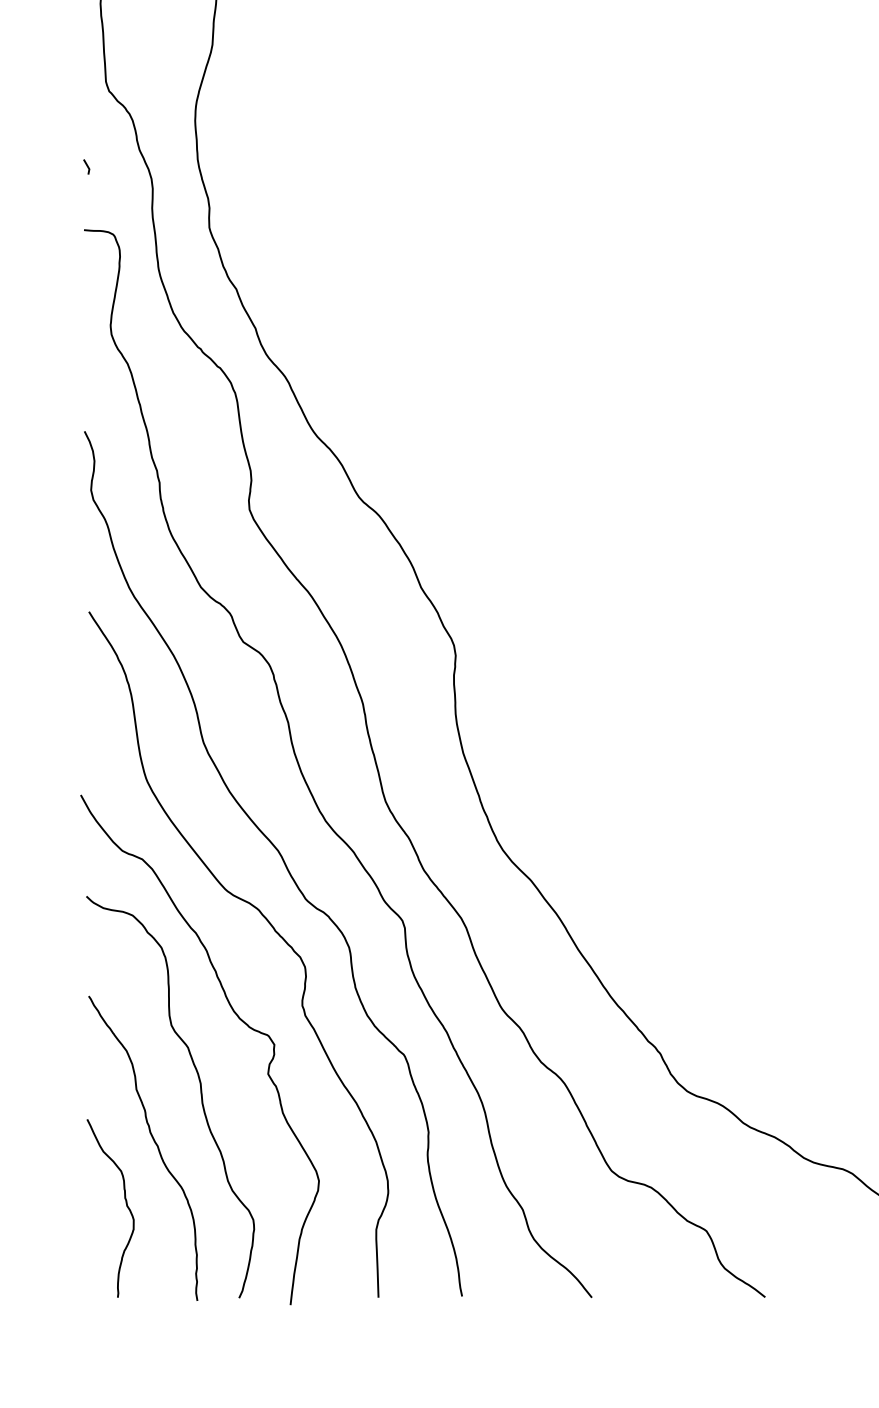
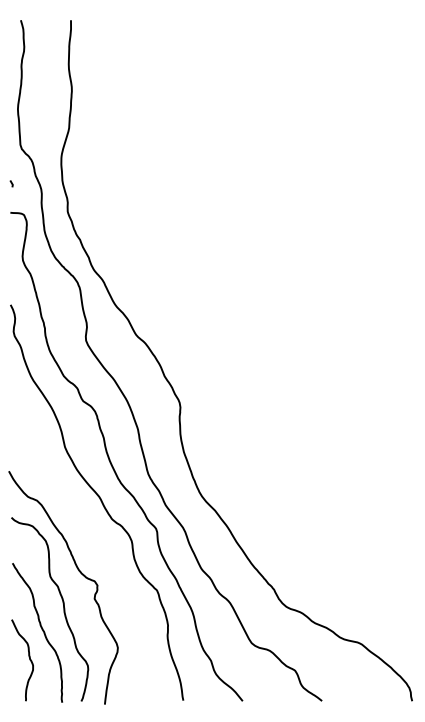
curve: (272, 931) -> (96, 533), removed

